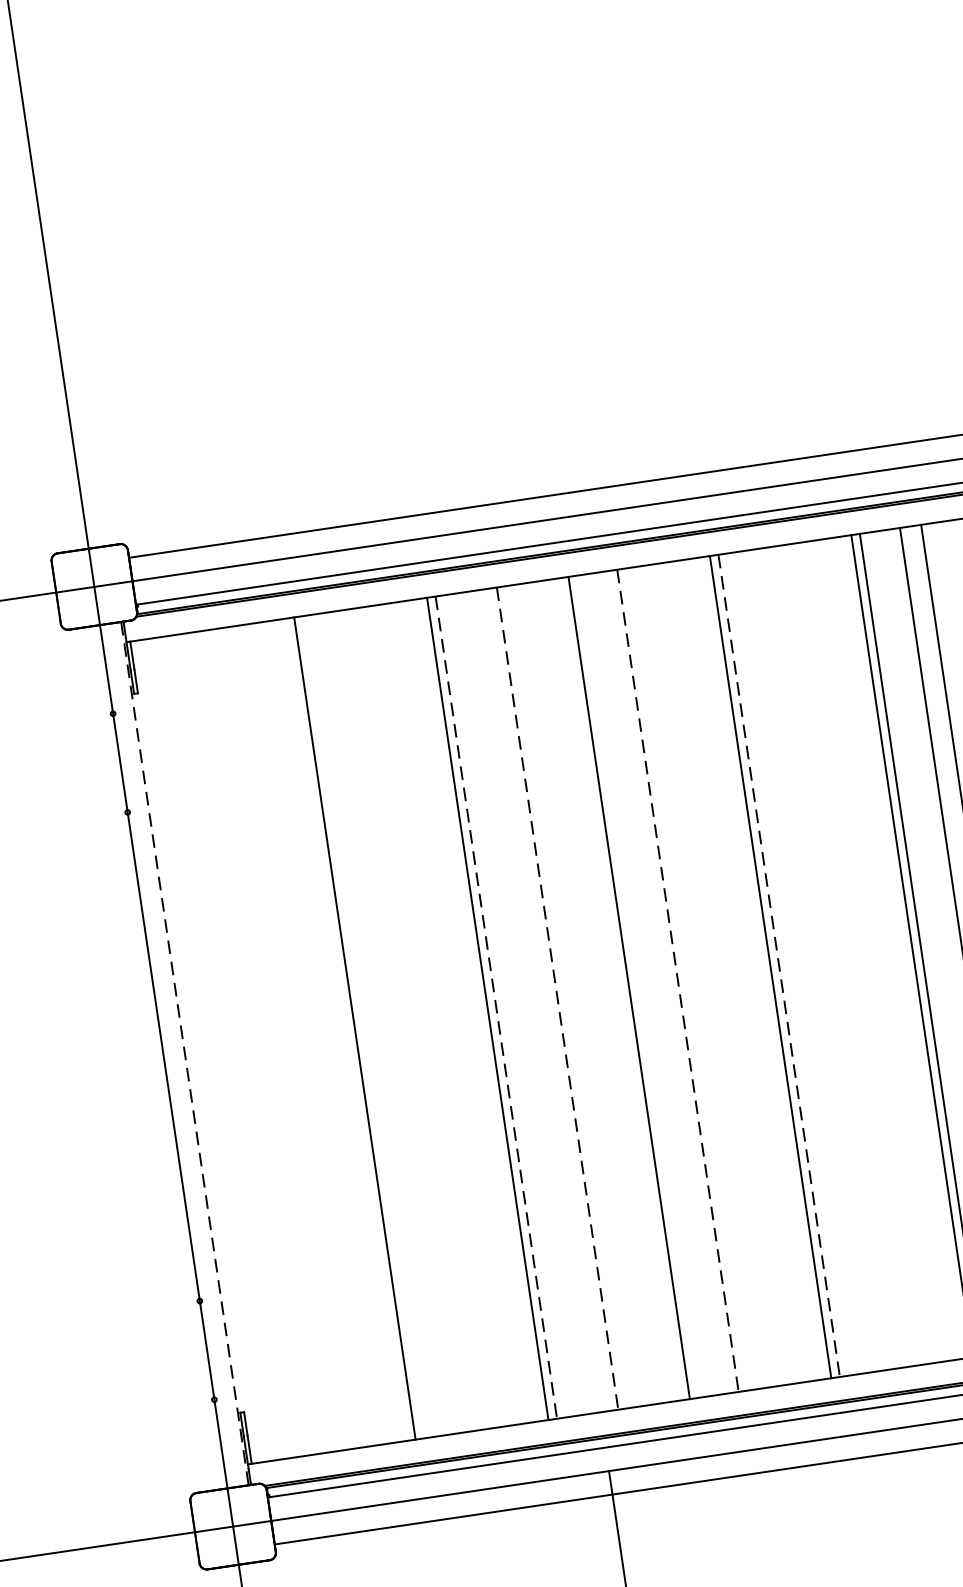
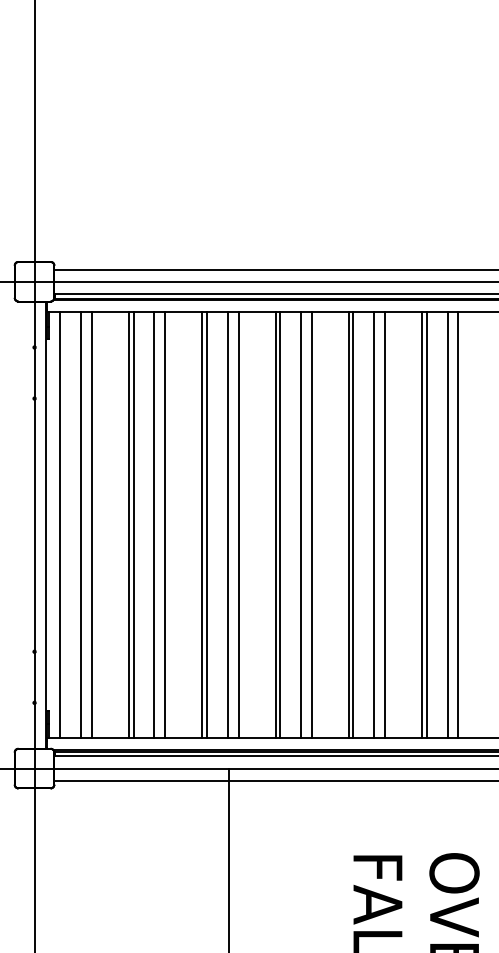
line: (841, 957) -> (385, 525), added
line: (819, 960) -> (374, 525), added
line: (779, 966) -> (353, 525), dashed -> solid
line: (698, 978) -> (311, 525), added
line: (679, 981) -> (301, 525), dashed -> solid
line: (638, 987) -> (280, 525), added
line: (557, 999) -> (238, 525), dashed -> solid
line: (536, 1002) -> (227, 525), added
line: (495, 1008) -> (206, 525), dashed -> solid
line: (416, 1020) -> (165, 525), added
line: (395, 1023) -> (154, 525), added
line: (347, 1030) -> (129, 525), added
line: (275, 1040) -> (92, 525), added
line: (254, 1044) -> (81, 525), added
line: (213, 1049) -> (60, 525), added
line: (184, 1054) -> (45, 525), dashed -> solid

